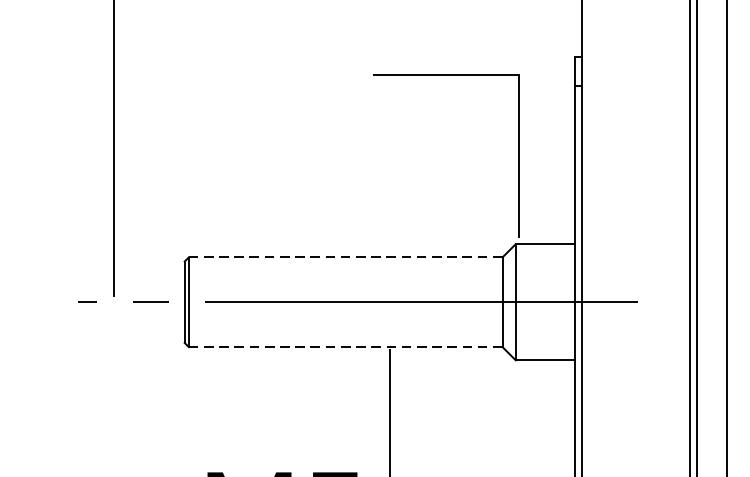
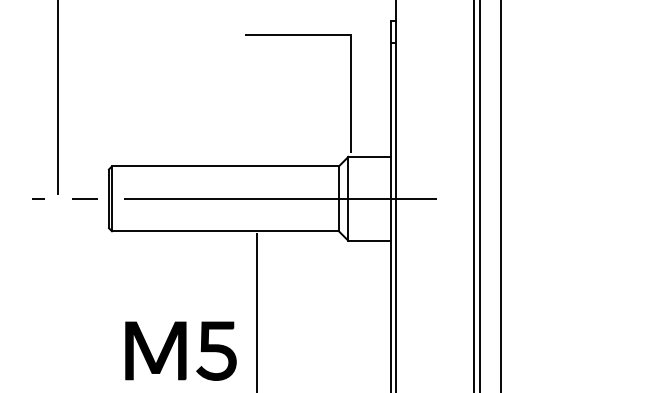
line: (344, 257) -> (224, 166), dashed -> solid
line: (345, 347) -> (225, 231), dashed -> solid

